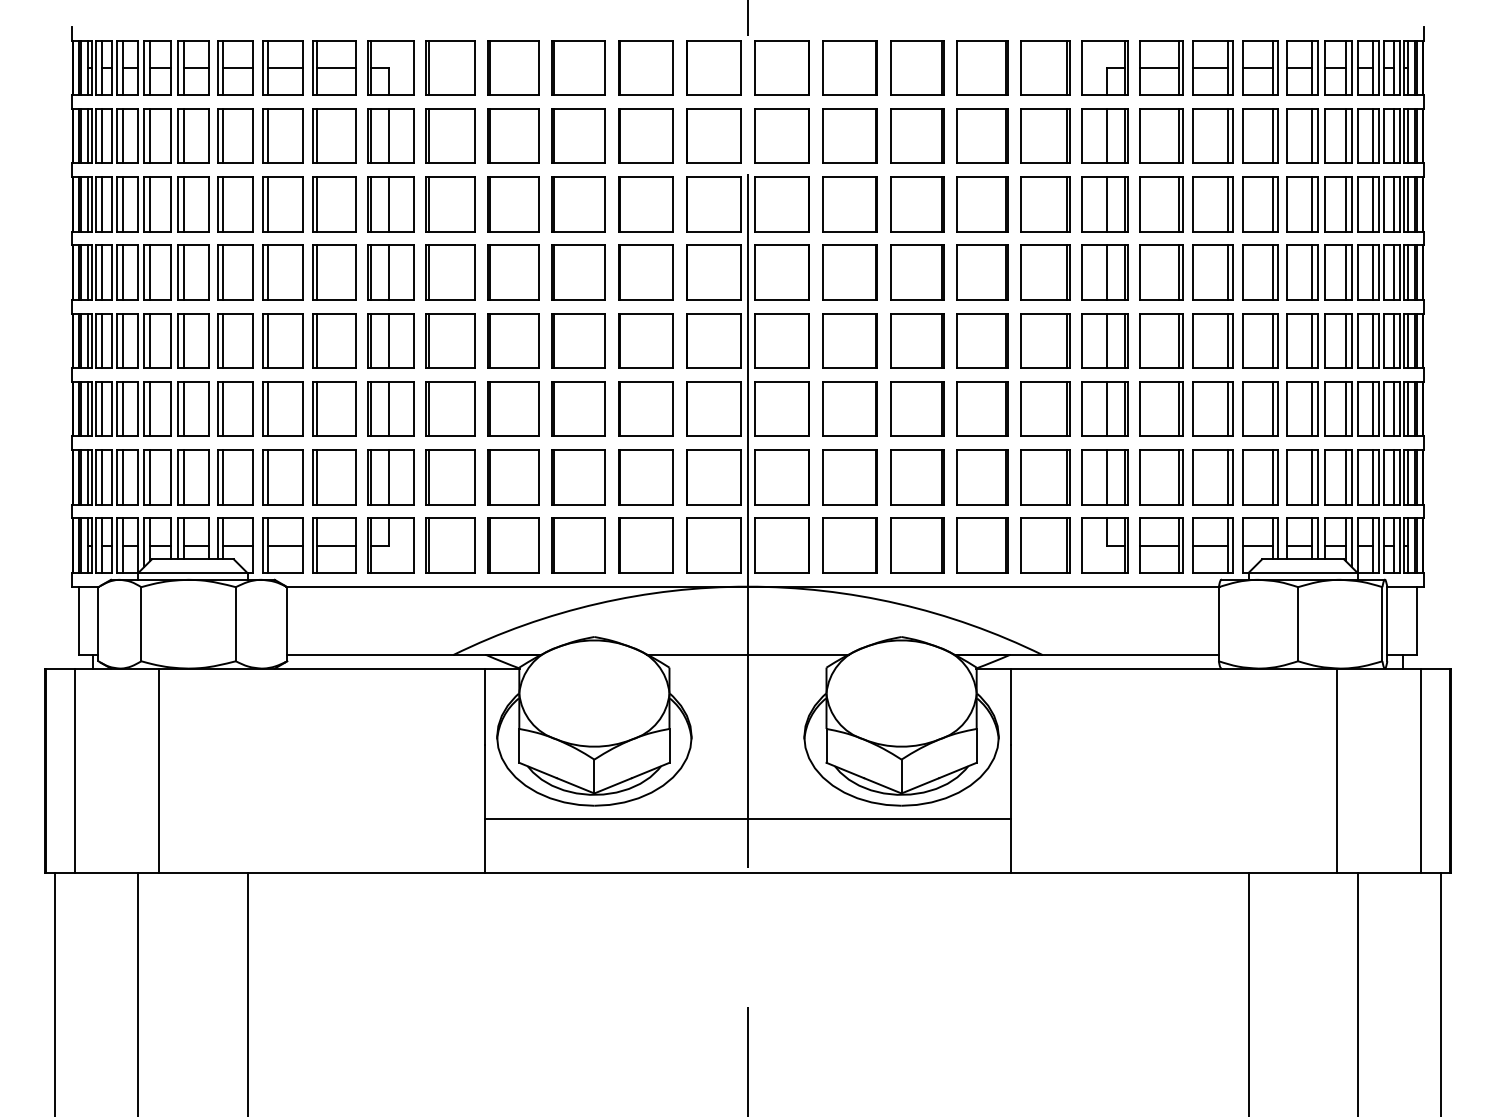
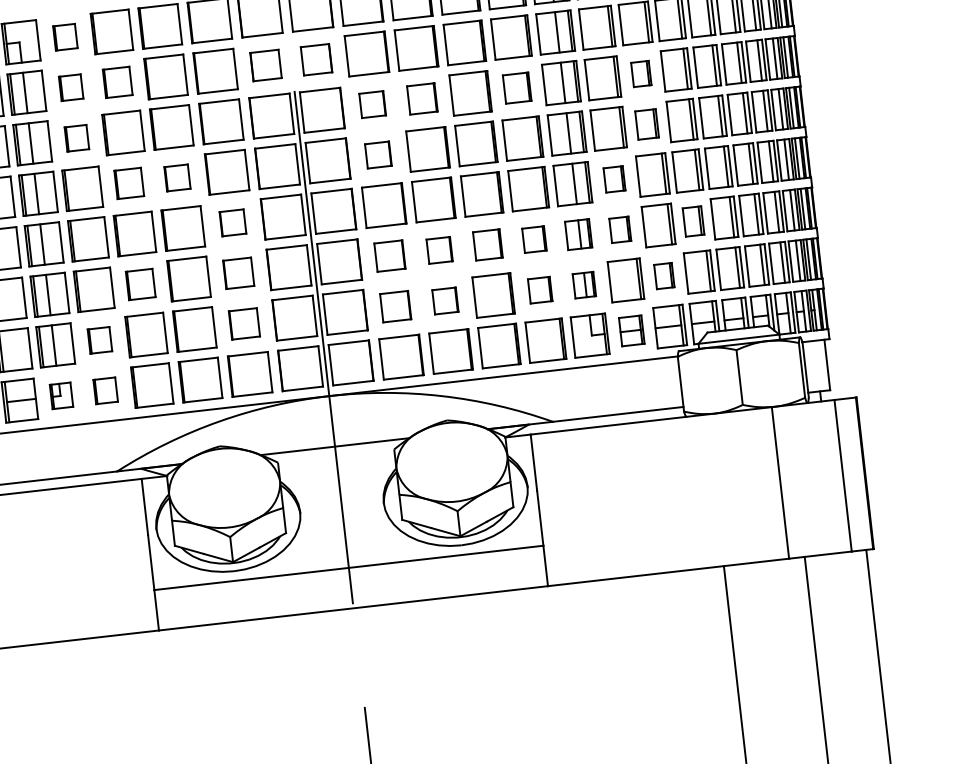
part: (450, 67) -> (65, 36), size x0.6
part: (450, 135) -> (71, 87), size x0.6
part: (513, 135) -> (117, 81), size x0.7
part: (713, 135) -> (265, 65), size x0.7
part: (781, 135) -> (316, 59), size x0.7
part: (450, 204) -> (76, 138), size x0.6
part: (849, 204) -> (372, 104), size x0.6
part: (917, 204) -> (422, 98), size x0.7
part: (1045, 204) -> (517, 88), size x0.7
part: (1212, 204) -> (640, 74), size x0.6
part: (513, 272) -> (129, 183), size x0.7
part: (578, 272) -> (177, 177), size x0.6
part: (849, 272) -> (377, 155), size x0.6
part: (1212, 272) -> (646, 124), size x0.7
part: (645, 340) -> (232, 222), size x0.6
part: (1161, 340) -> (614, 179), size x0.6
part: (513, 408) -> (140, 284), size x0.7
part: (645, 408) -> (238, 272), size x0.7
part: (849, 408) -> (389, 255), size x0.7
part: (917, 408) -> (439, 249), size x0.6
part: (982, 408) -> (487, 244), size x0.7
part: (1045, 408) -> (534, 239), size x0.6
part: (1104, 408) -> (578, 234), size x0.7
part: (1161, 408) -> (620, 229), size x0.6
part: (1260, 408) -> (693, 221), size x0.7
part: (450, 477) -> (99, 340), size x0.6
part: (645, 477) -> (244, 323), size x0.7
part: (849, 477) -> (395, 306), size x0.7
part: (917, 477) -> (445, 301), size x0.6
part: (1045, 477) -> (540, 290), size x0.6
part: (1104, 477) -> (583, 285), size x0.6
part: (1212, 477) -> (663, 276), size x0.6
part: (390, 545) -> (61, 395), size x0.6
part: (450, 545) -> (105, 390), size x0.6
part: (1161, 545) -> (631, 330), size x0.7

